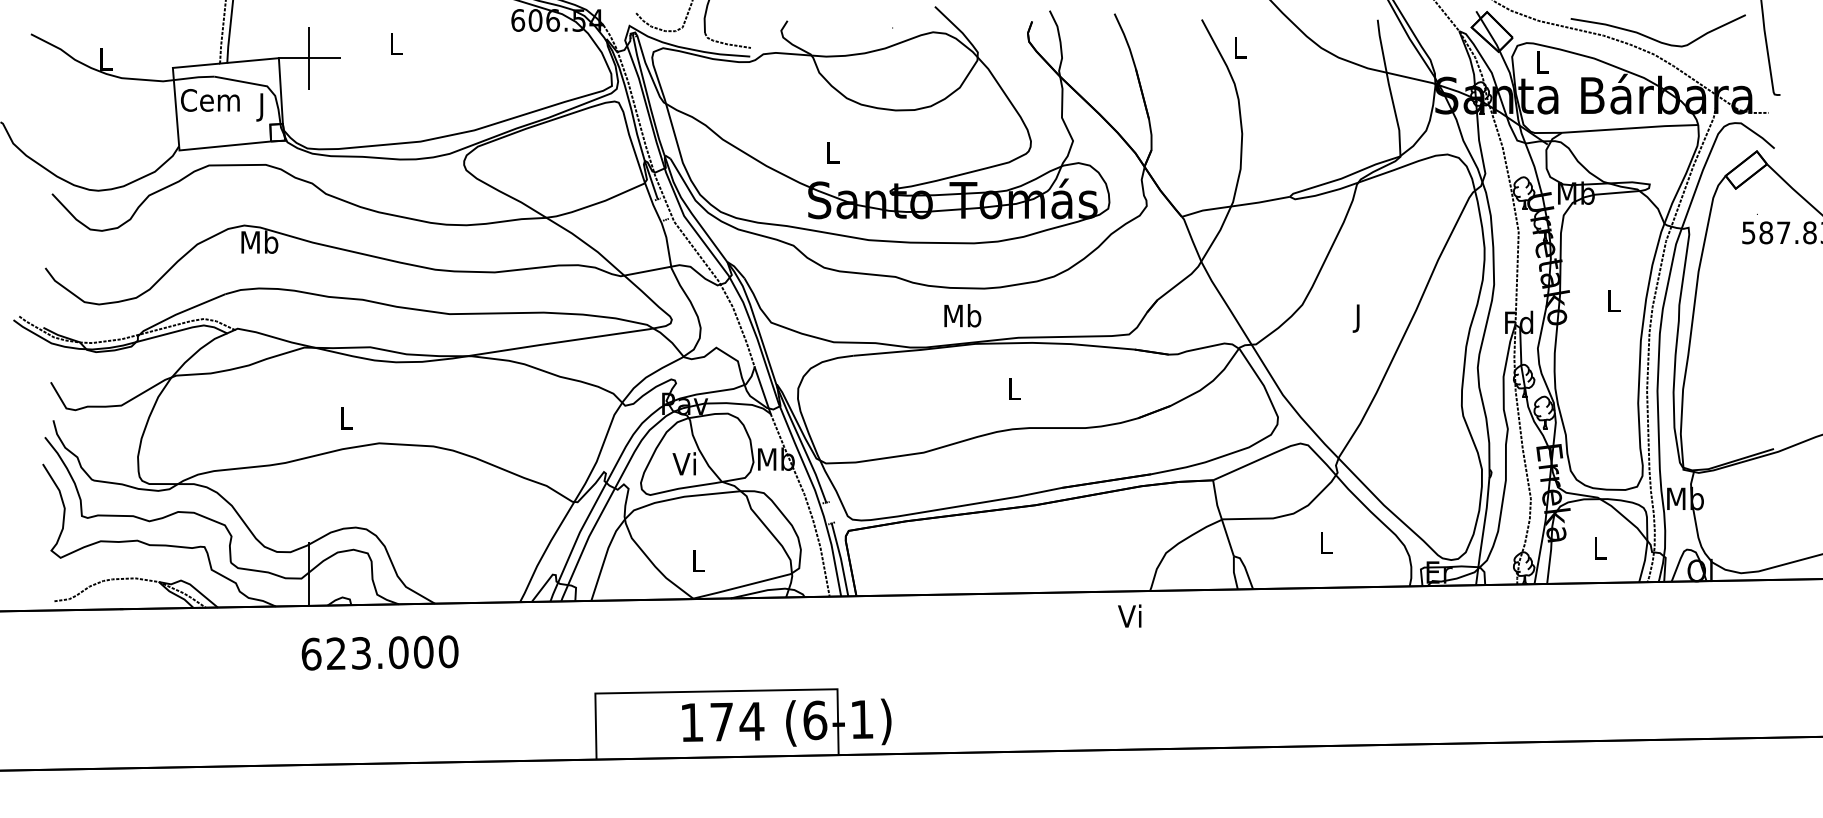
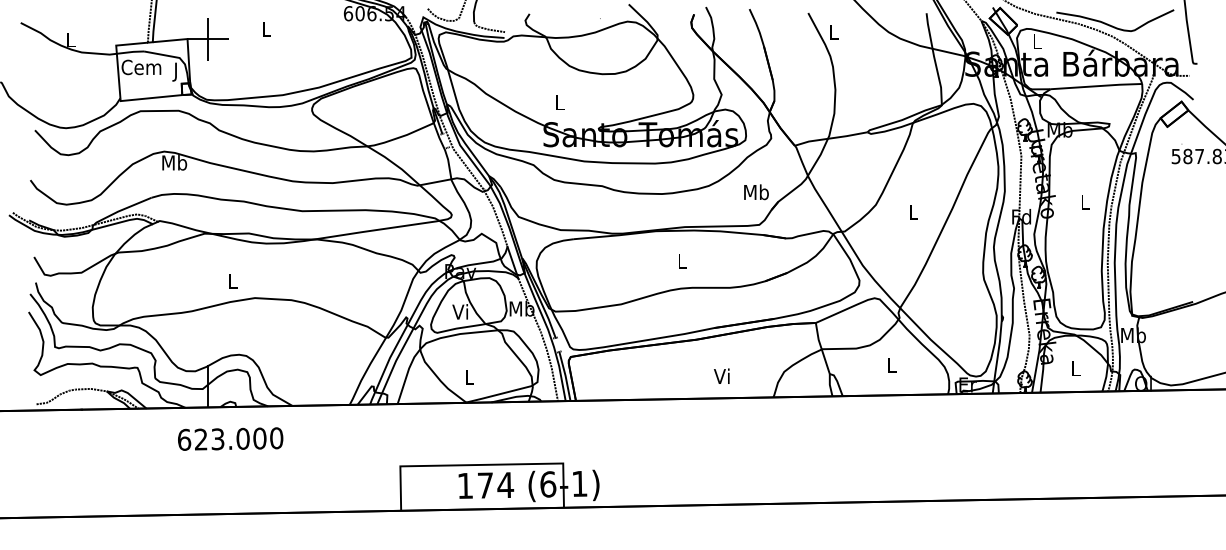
text: (962, 316) -> (756, 192), moved
text: (1358, 317) -> (913, 213), J -> L
text: (1129, 614) -> (721, 375), moved
text: (379, 652) -> (230, 438), moved

